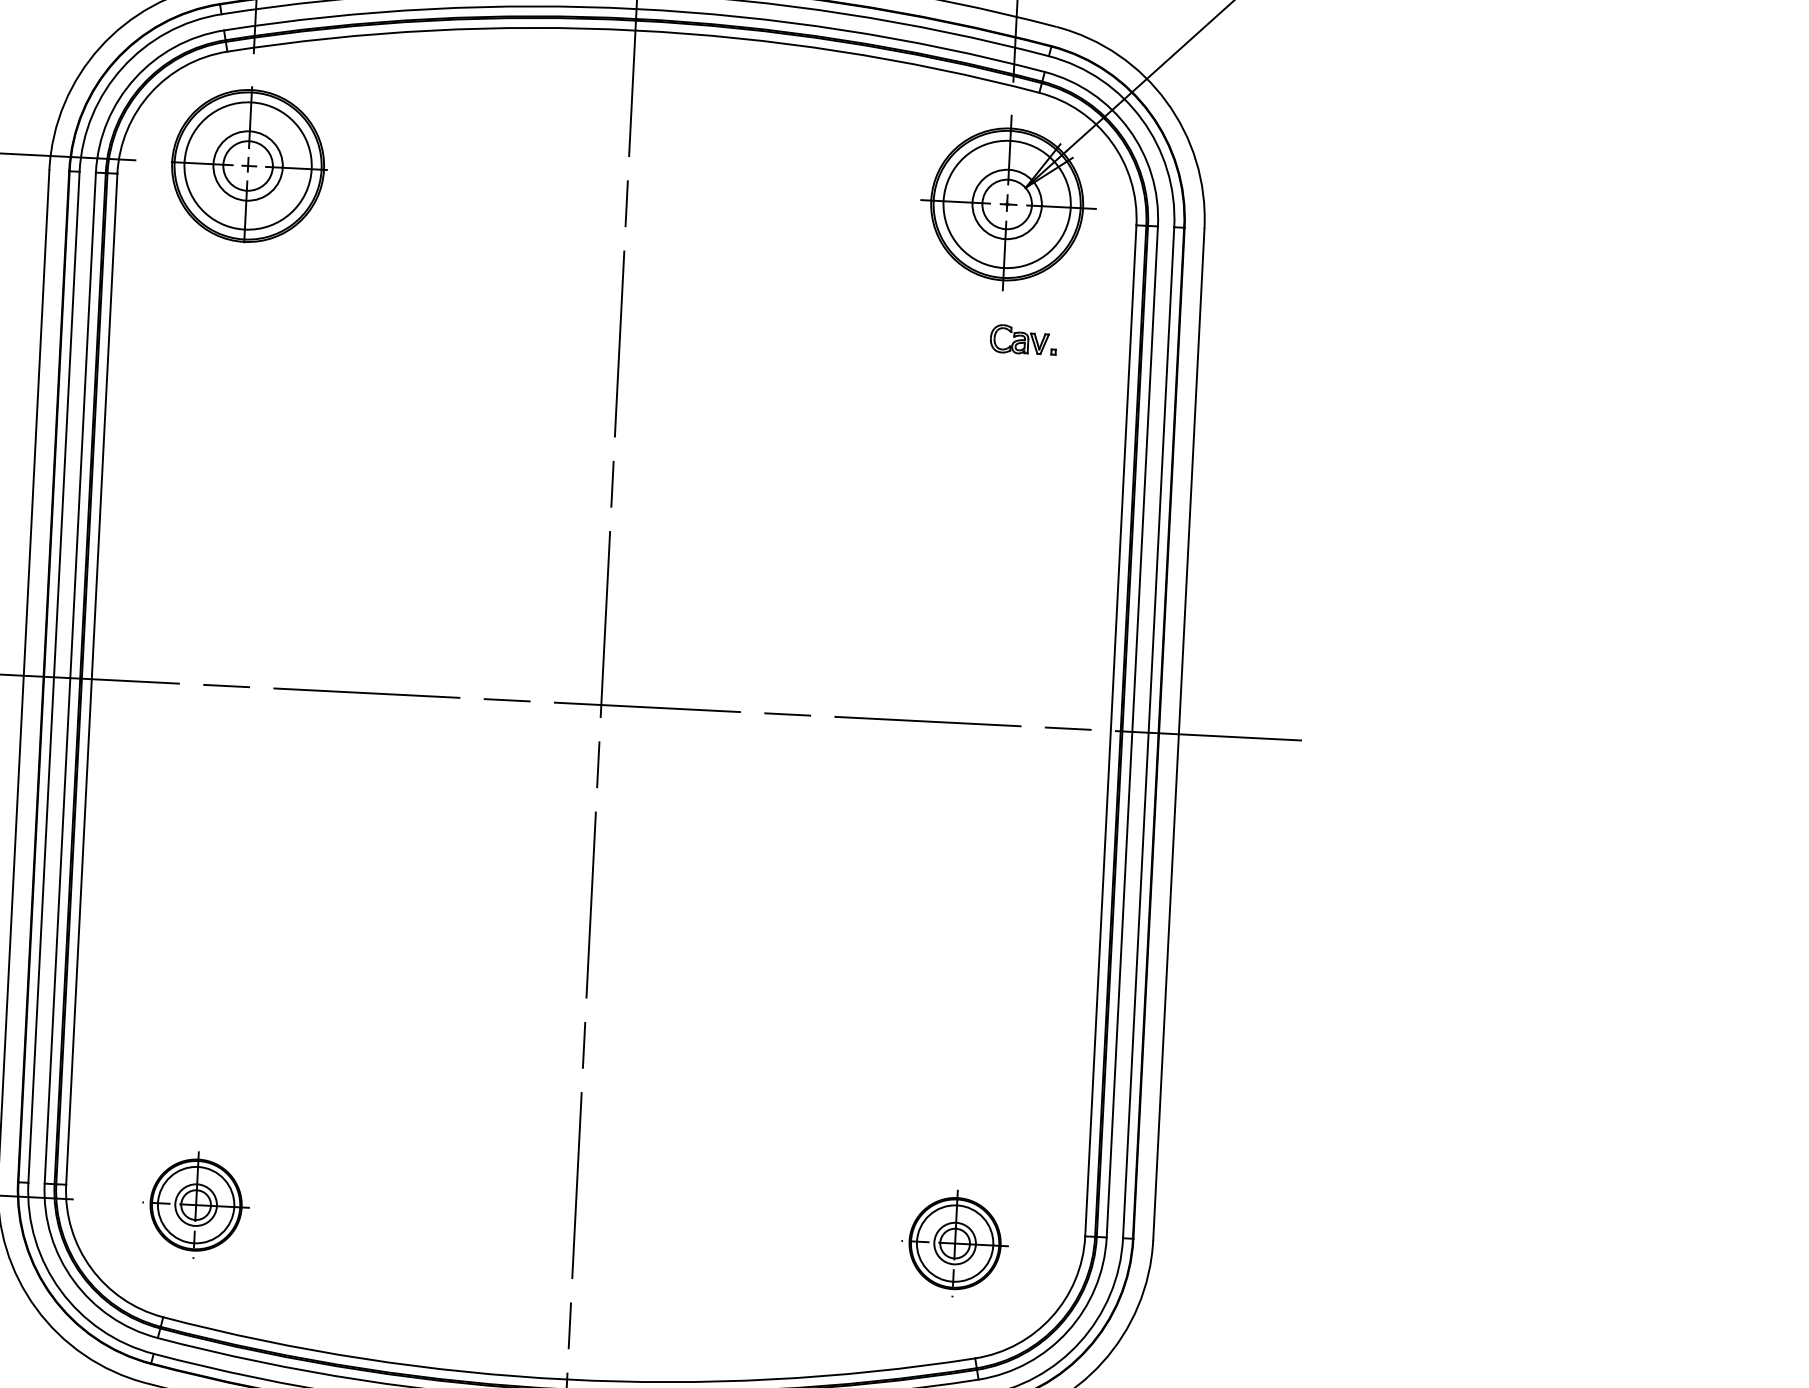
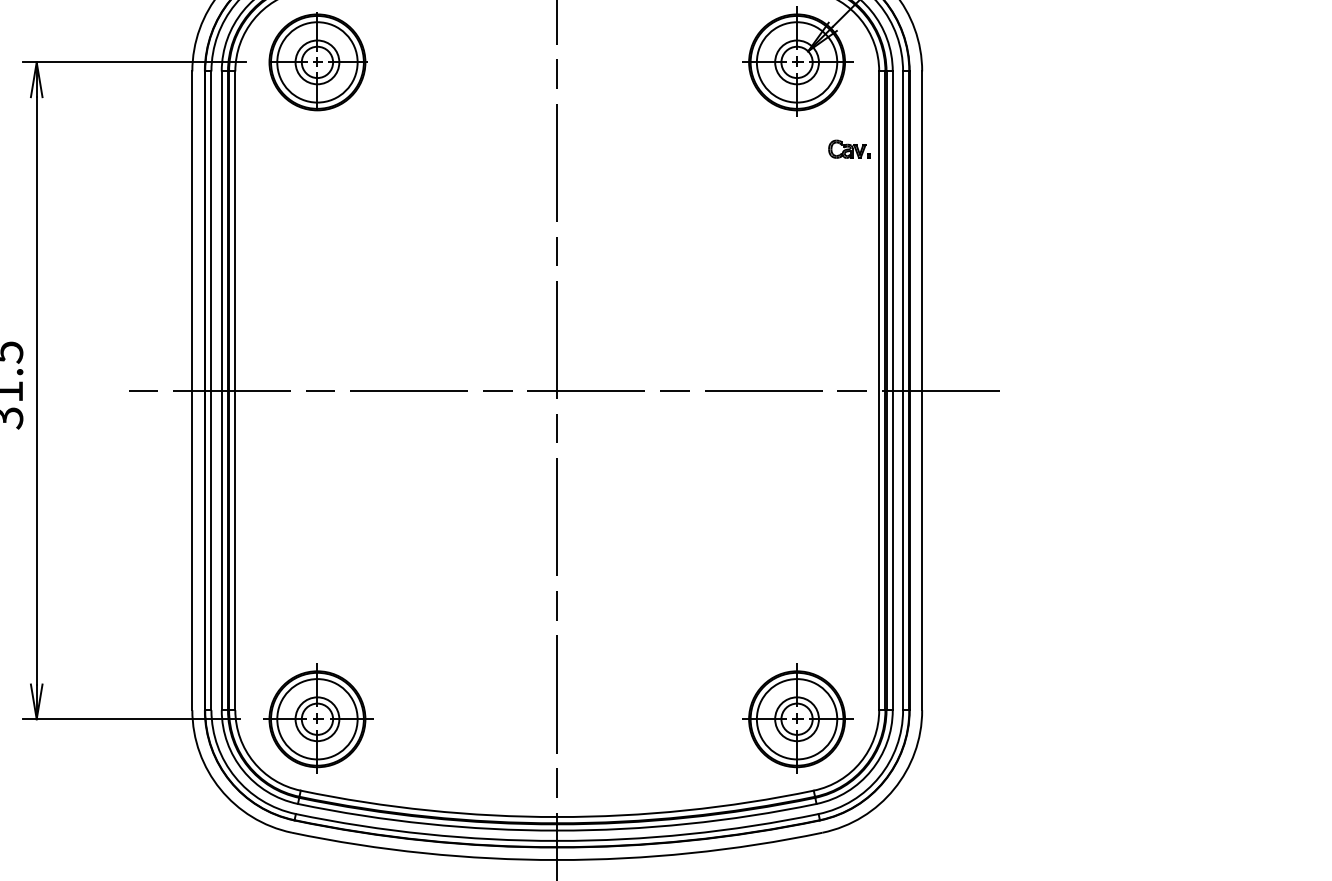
part: (1023, 338) -> (849, 148), moved
part: (197, 1204) -> (318, 718), size x1.67
part: (955, 1242) -> (797, 718), size x1.67

